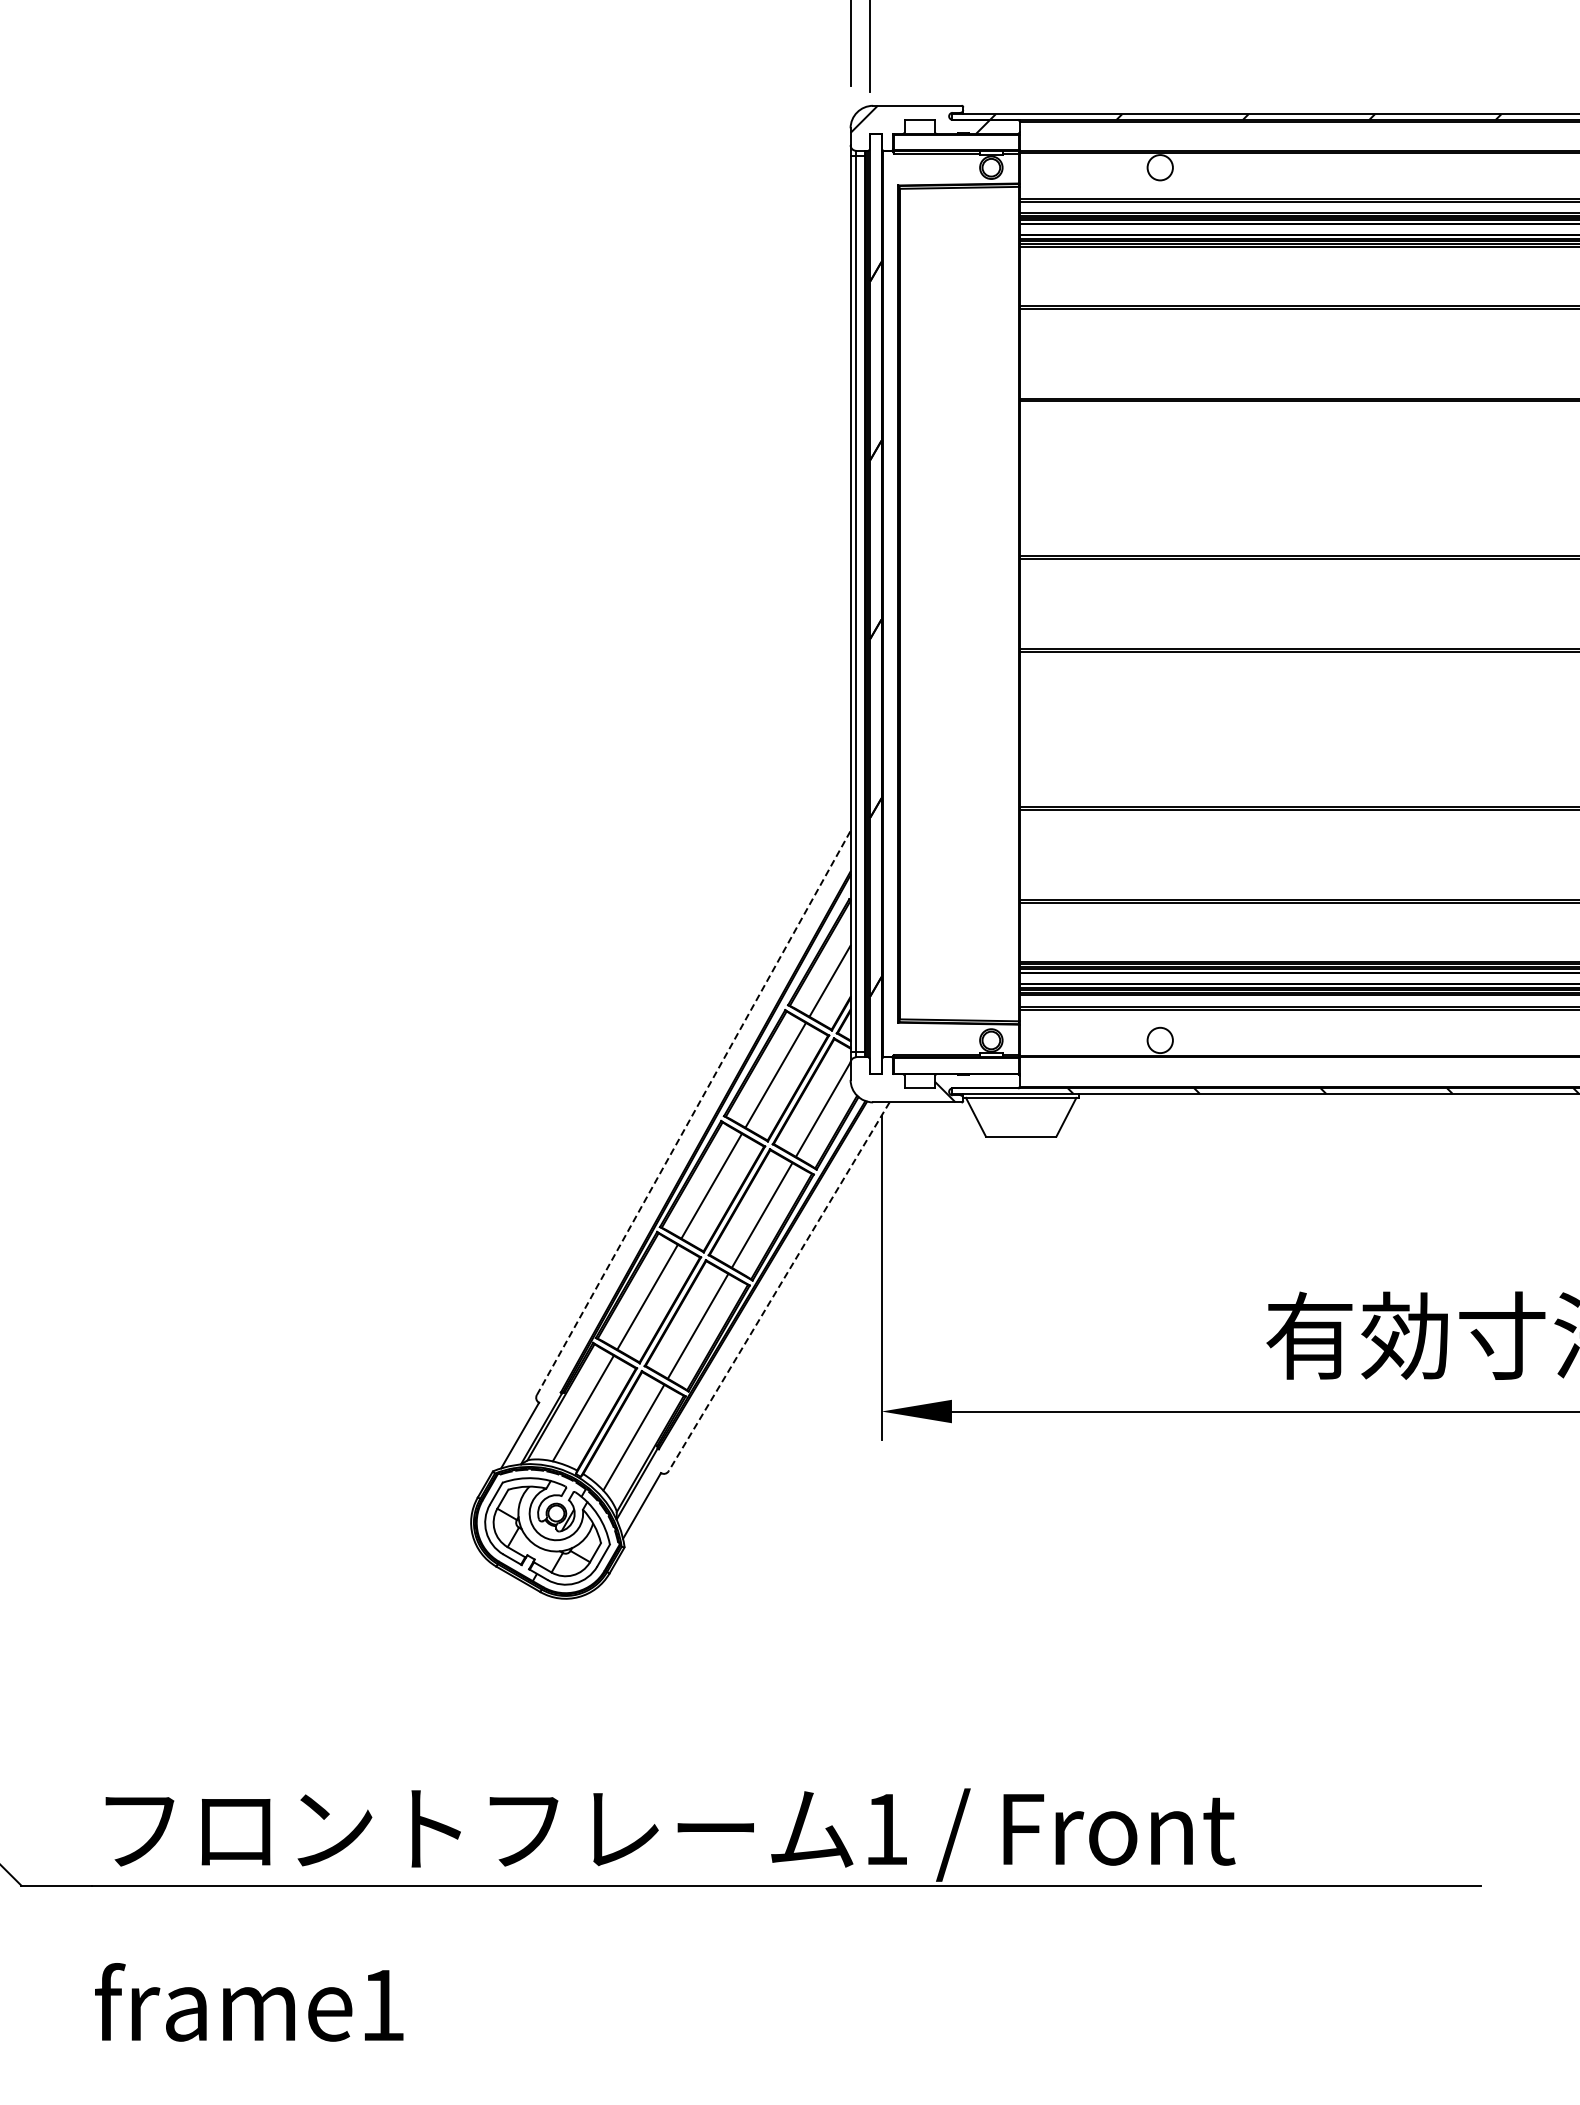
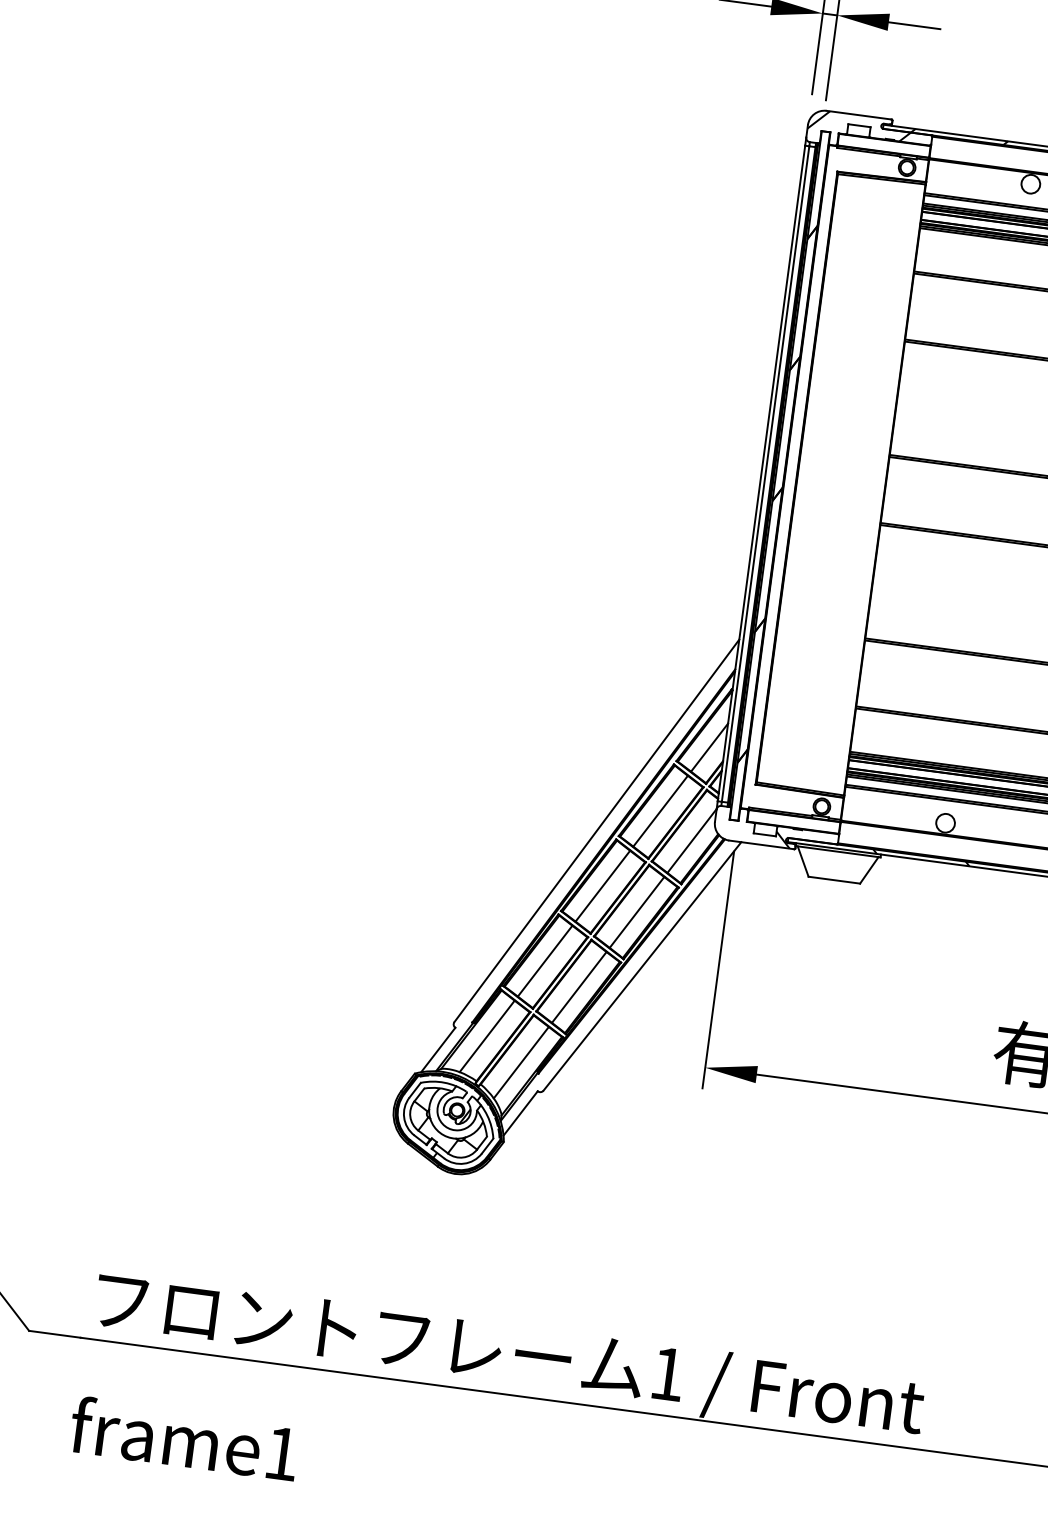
line: (693, 1113) -> (596, 831), dashed -> solid
line: (779, 1286) -> (642, 966), dashed -> solid

